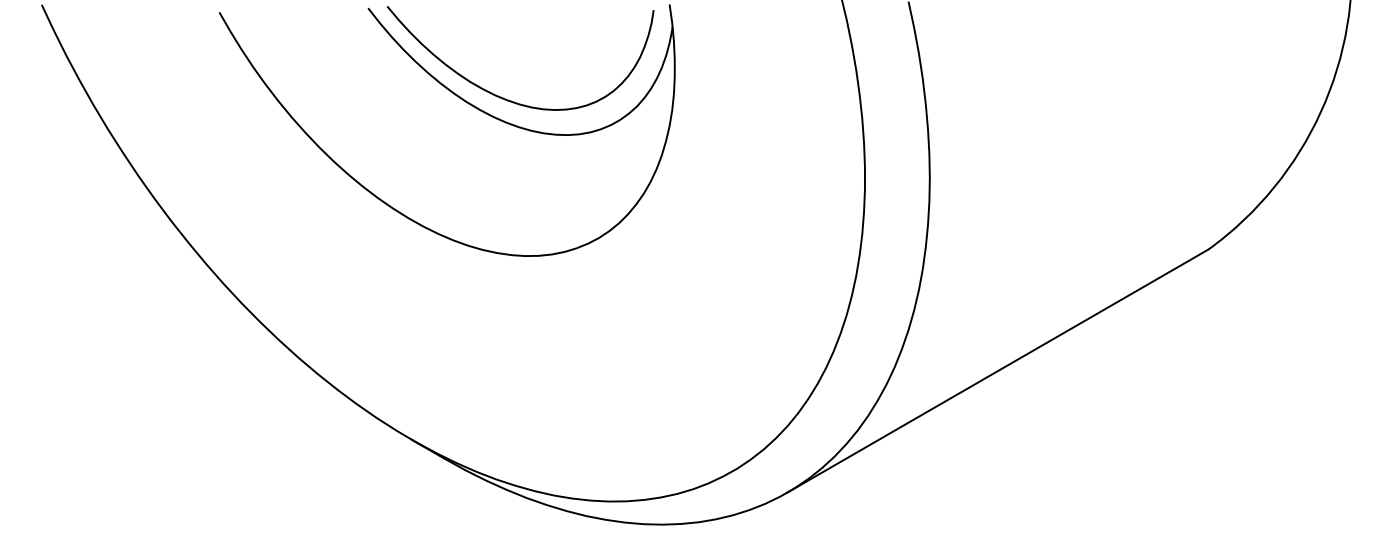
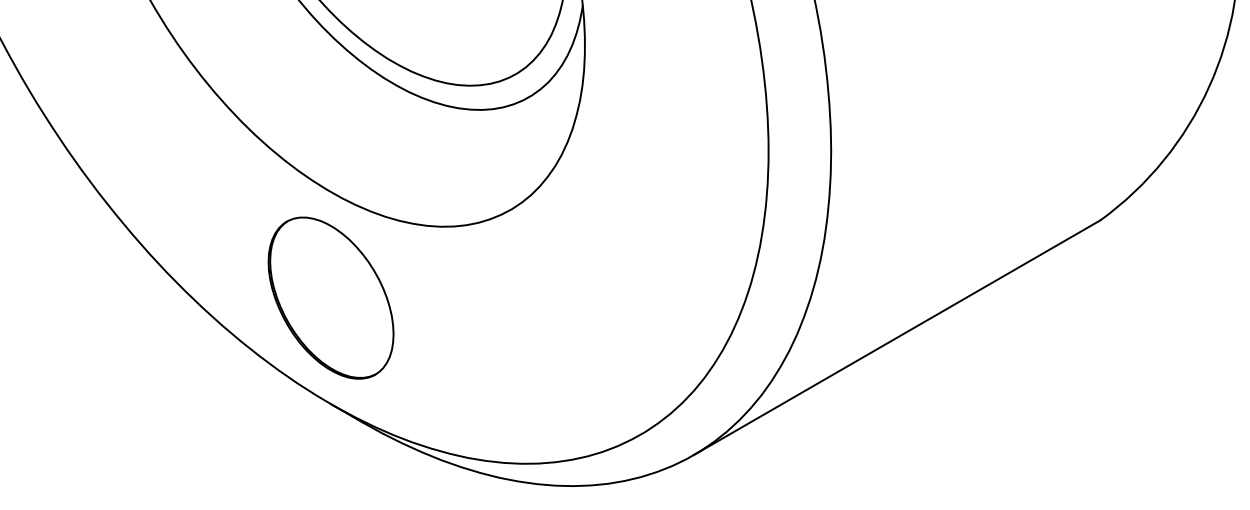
part: (411, 329) -> (330, 297), added

